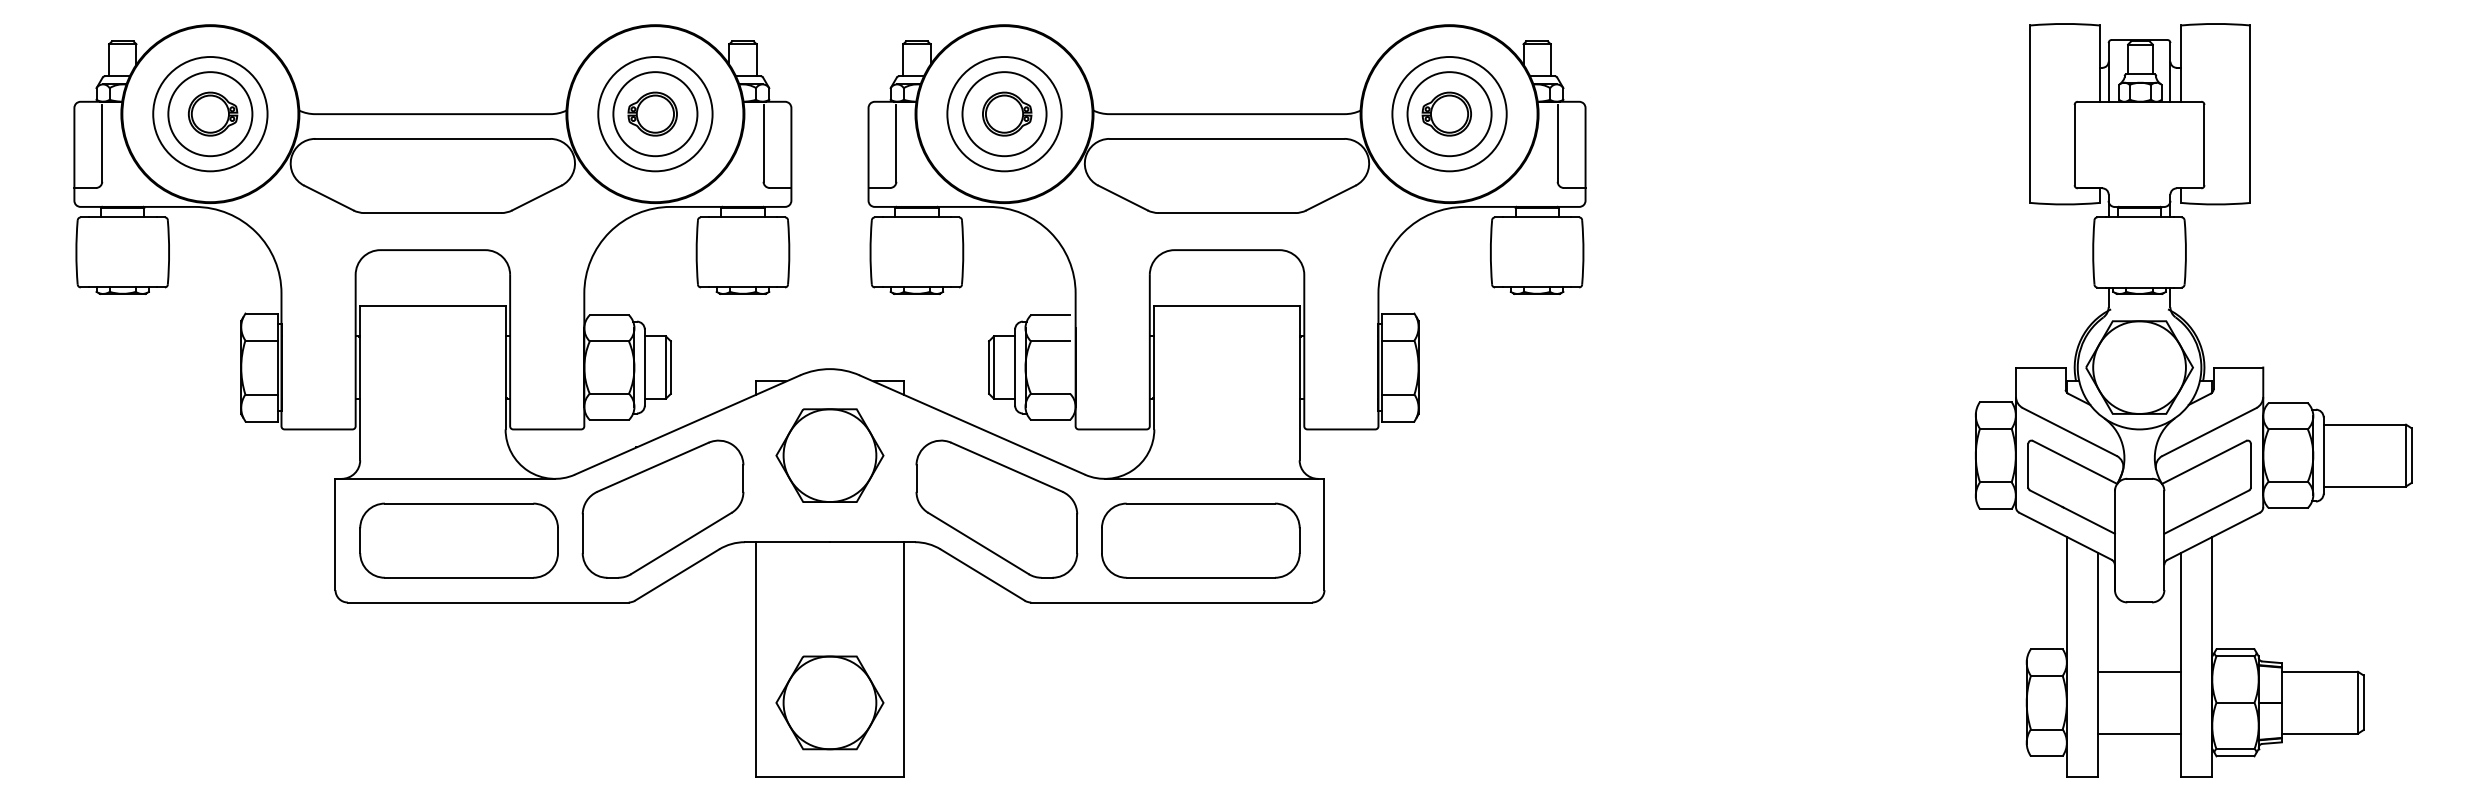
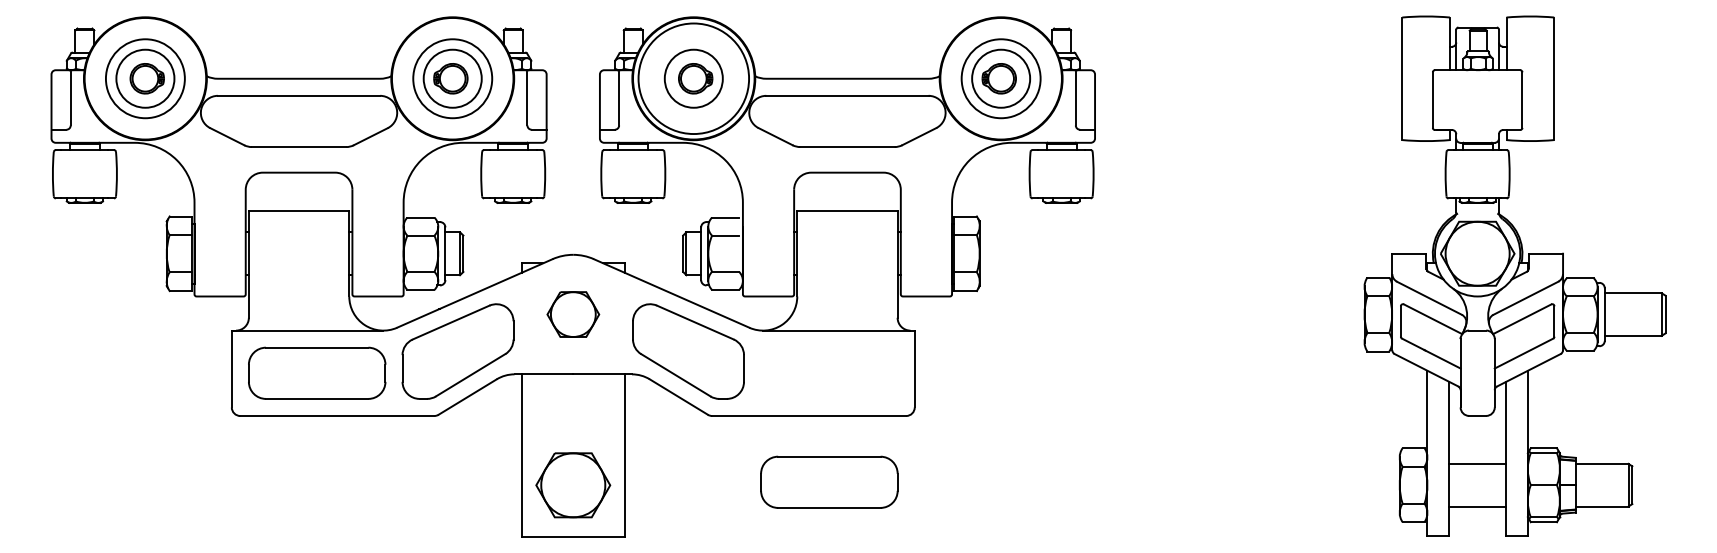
circle: (1004, 113) -> (693, 78), size x1.4
part: (830, 455) -> (573, 314), size x0.7
part: (1201, 539) -> (829, 481), moved

